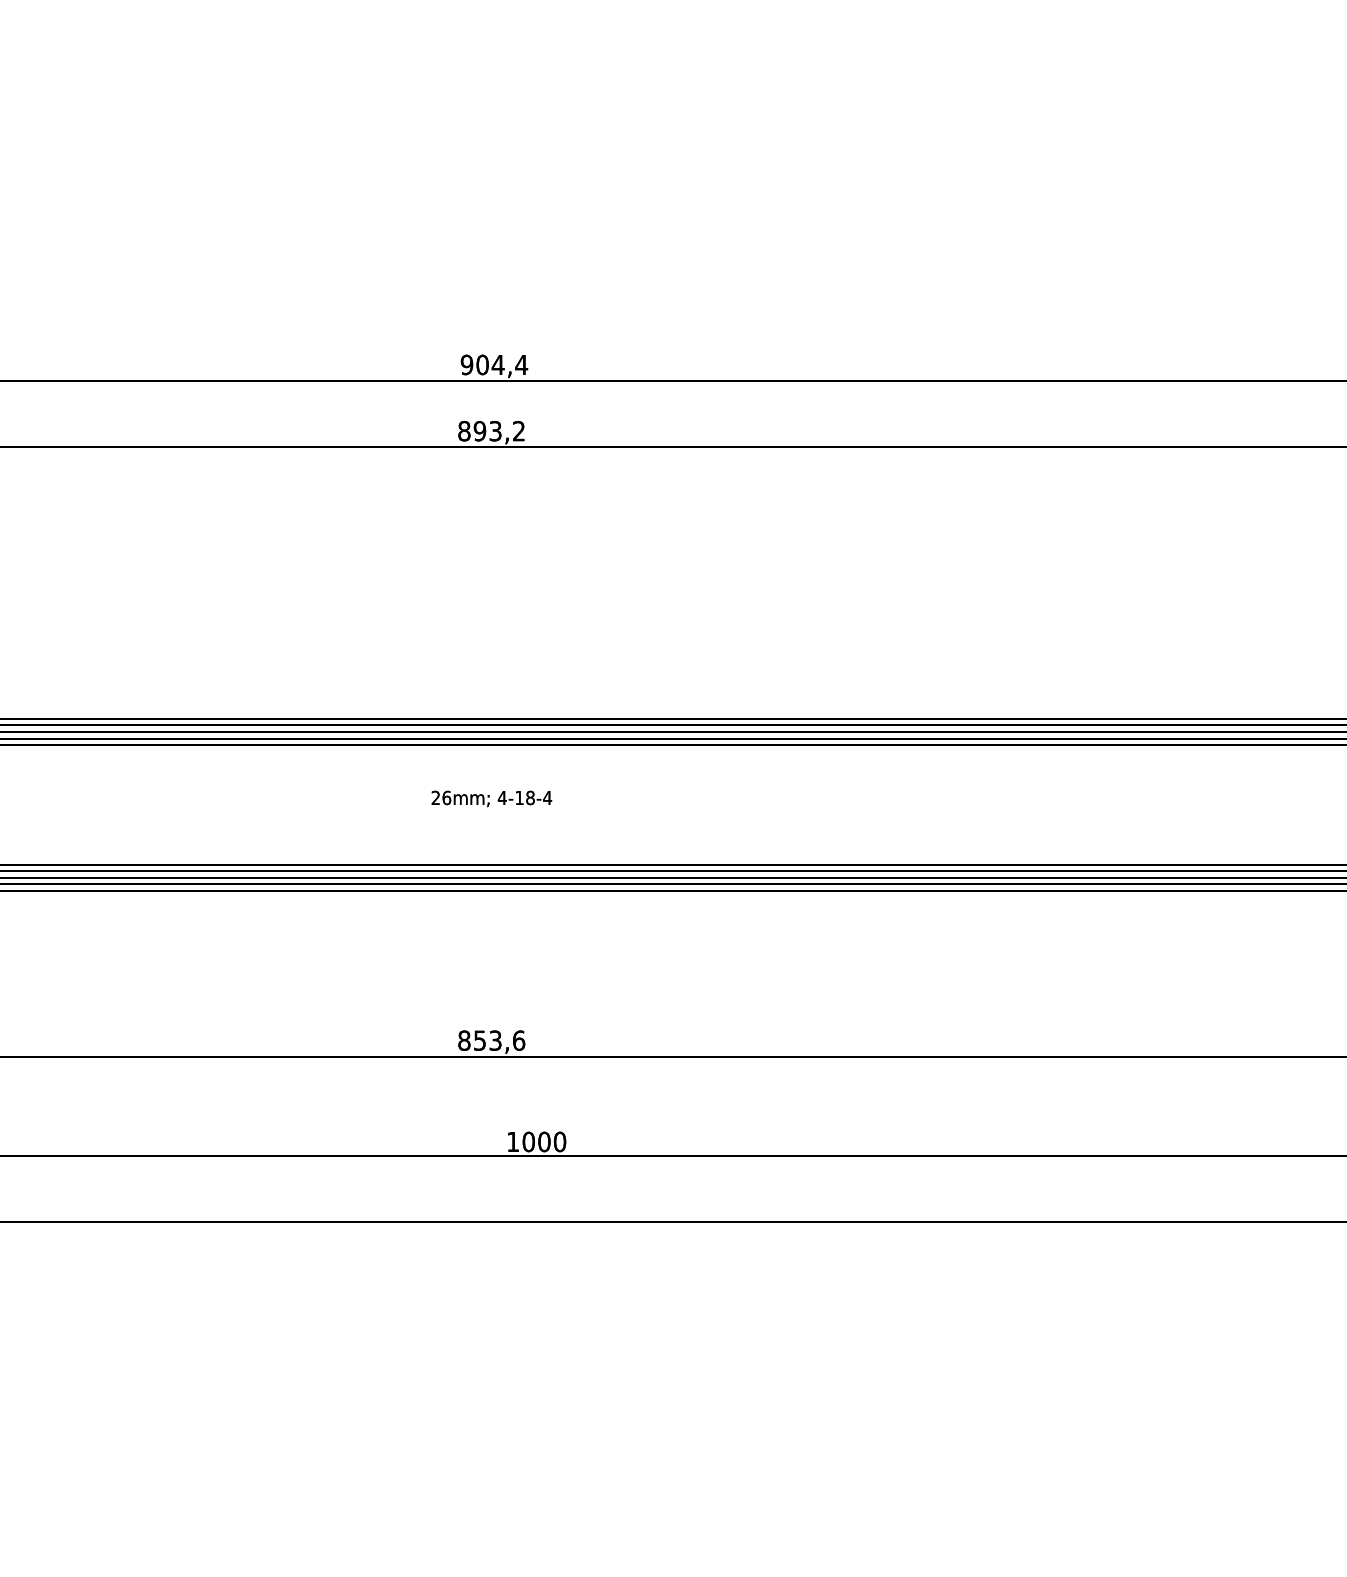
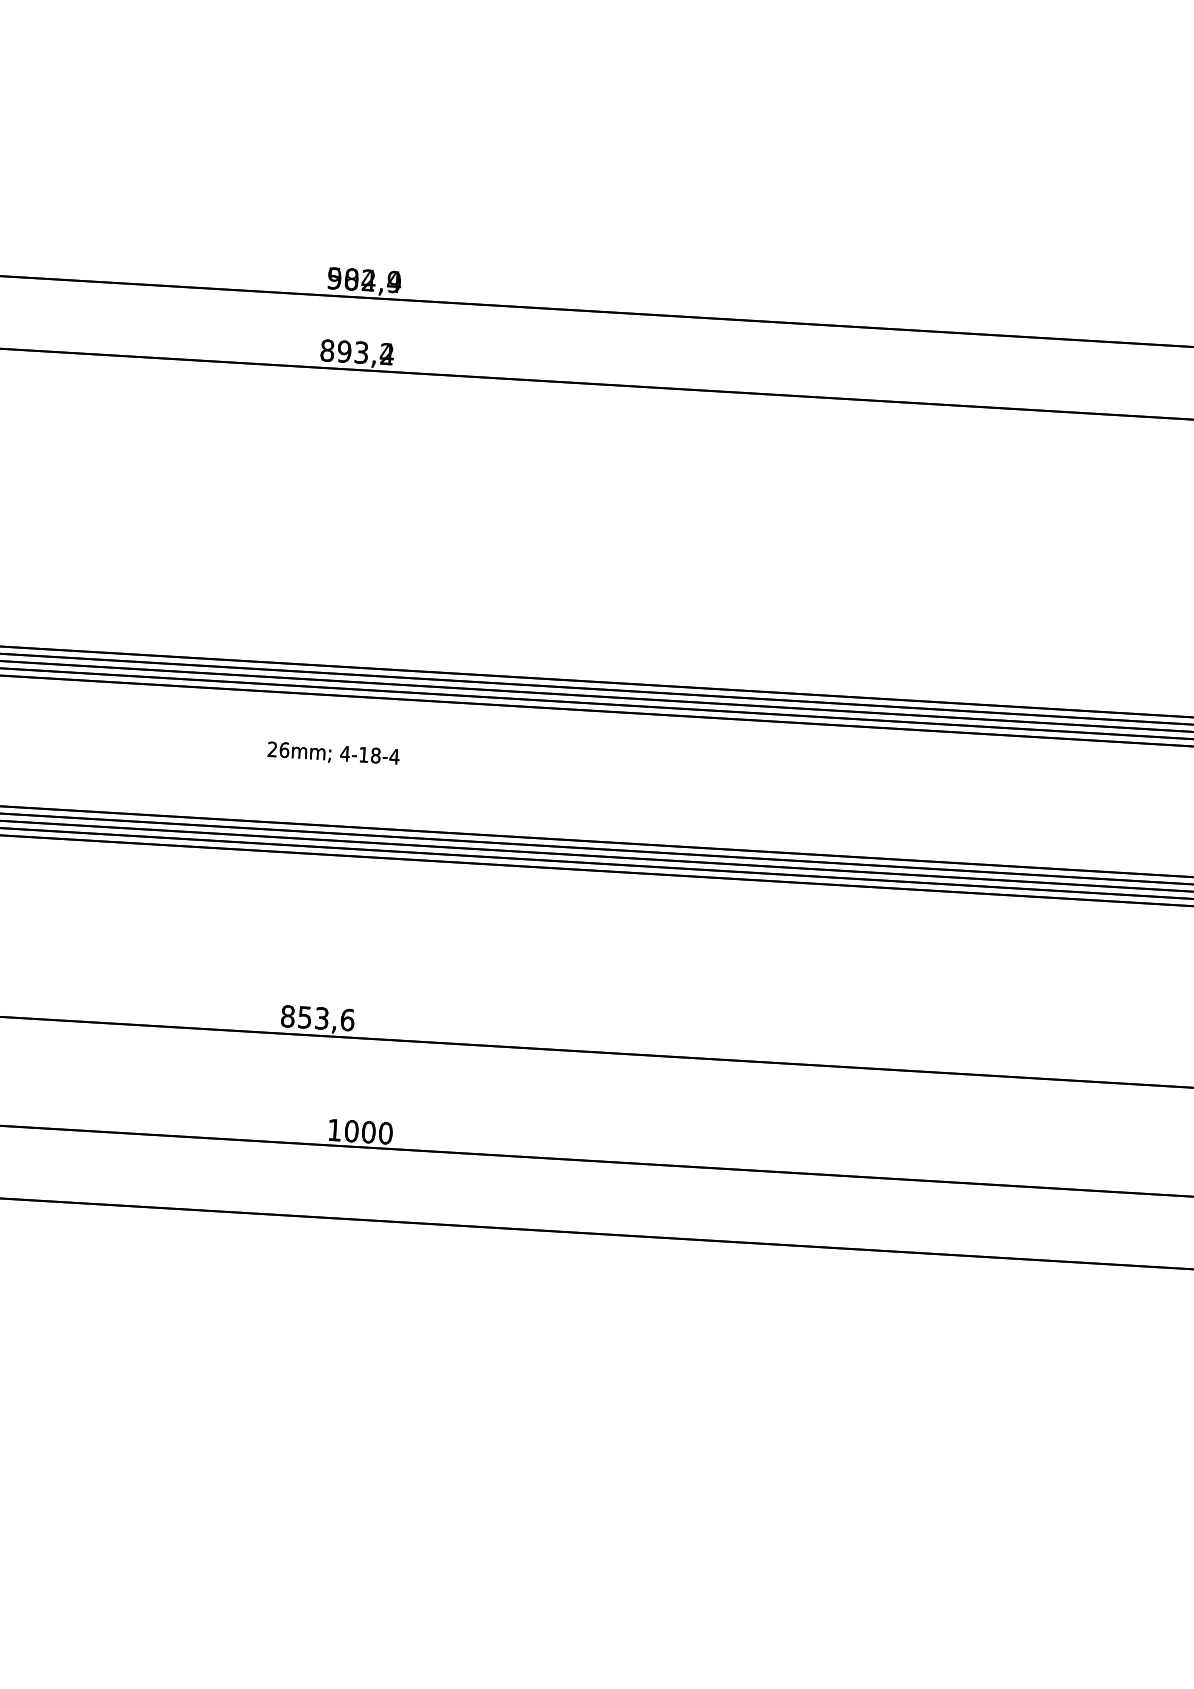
text: (494, 364) -> (364, 279), 904,4 -> 582,9
text: (518, 431) -> (386, 354), 893,2 -> 893,4

